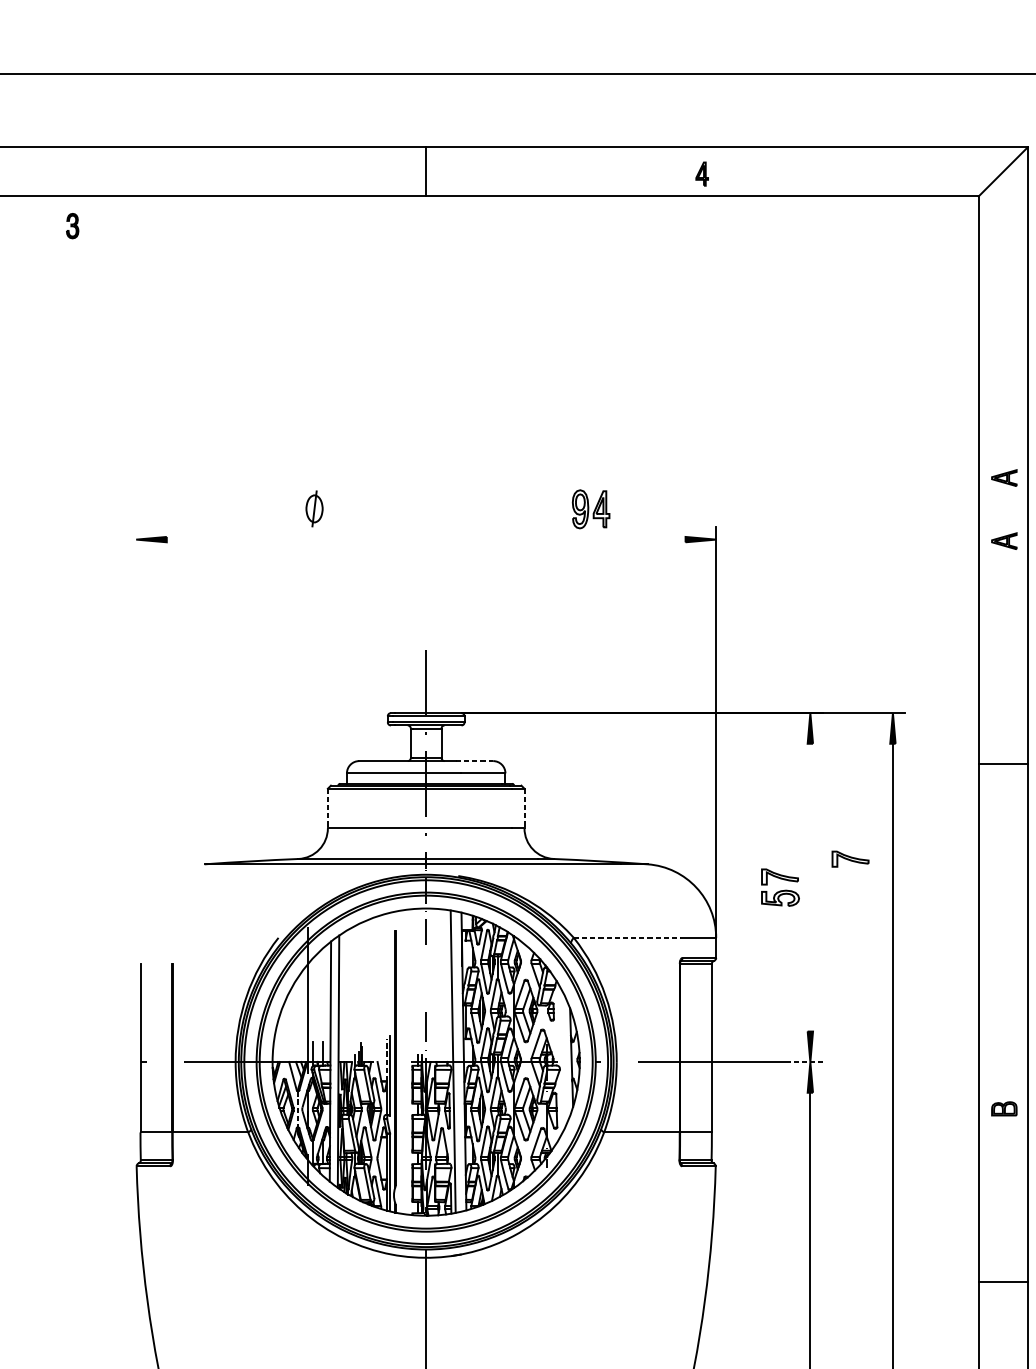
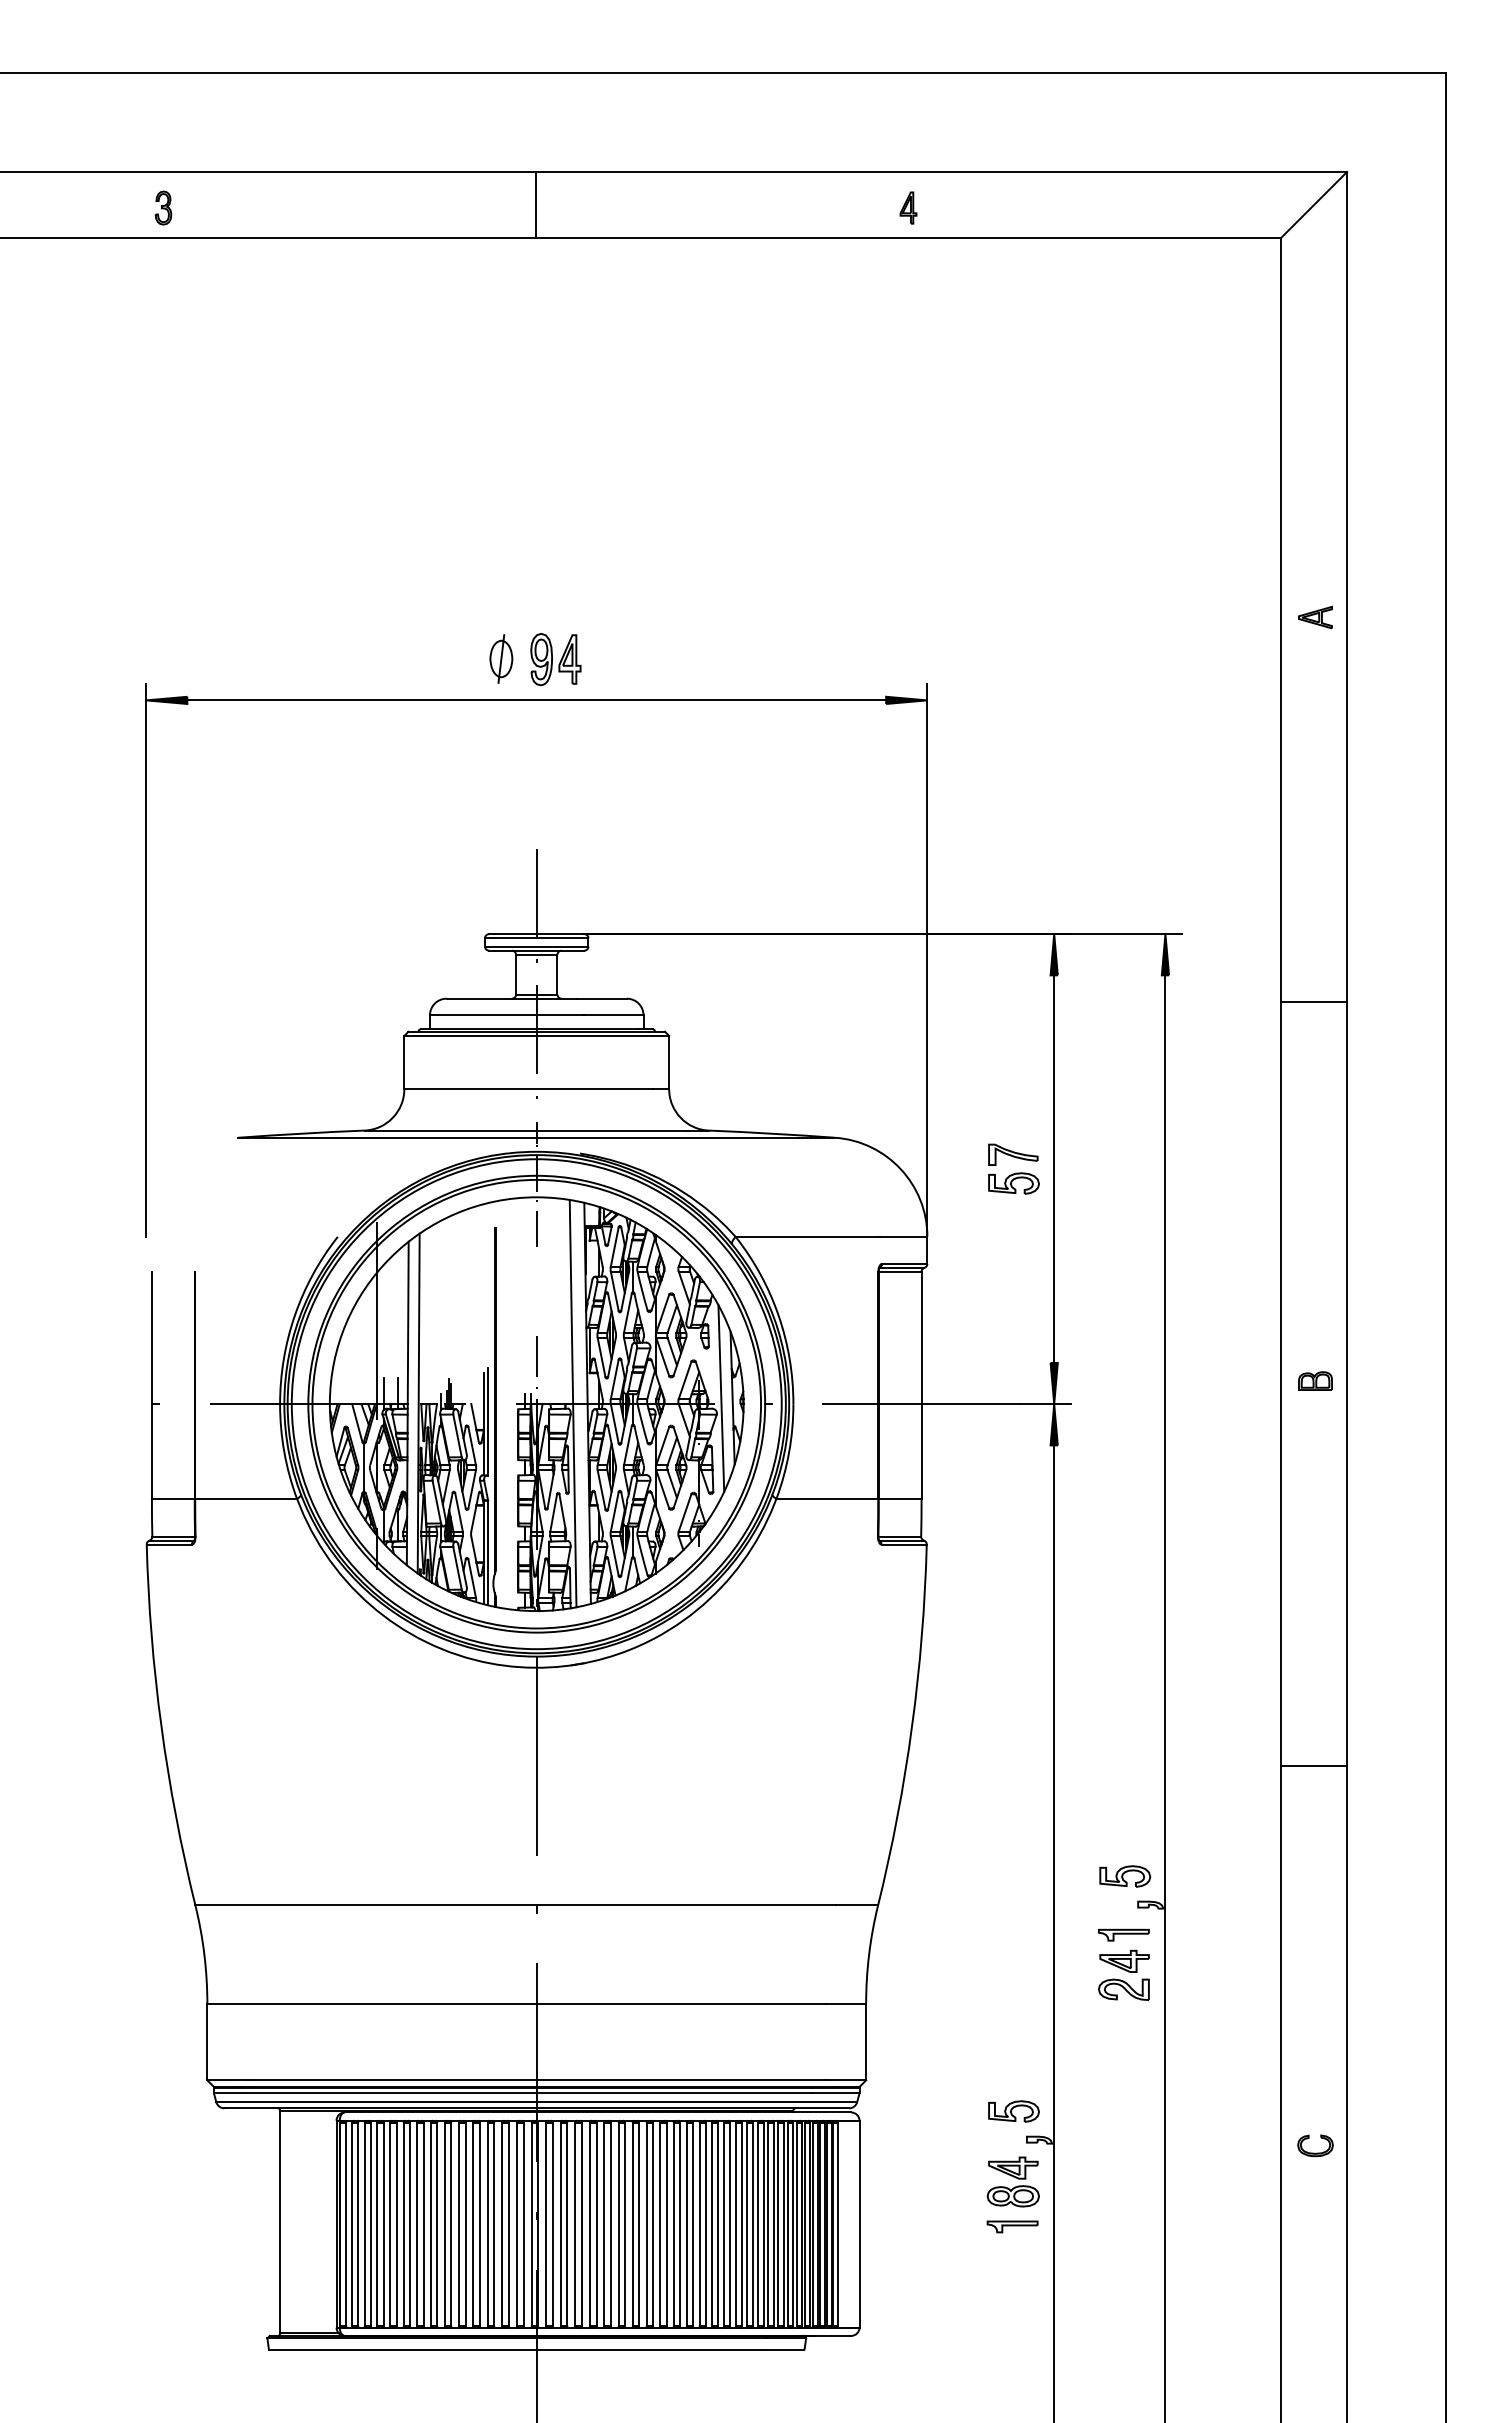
part: (72, 225) -> (163, 207), moved
part: (314, 508) -> (501, 658), moved
part: (590, 509) -> (555, 659), moved
line: (426, 539) -> (536, 700), added
part: (1004, 541) -> (1315, 702), removed
line: (136, 731) -> (146, 959), added
line: (475, 760) -> (602, 998), dashed -> solid
line: (328, 808) -> (404, 1062), dashed -> solid
line: (524, 808) -> (669, 1062), dashed -> solid
part: (850, 858) -> (1108, 1130), removed
line: (810, 887) -> (1054, 1169), added
line: (627, 937) -> (807, 1236), dashed -> solid
line: (563, 1057) -> (721, 1398), added
line: (386, 1060) -> (483, 1401), dashed -> solid
line: (803, 1062) -> (1045, 1404), dashed -> solid
part: (1004, 1108) -> (1315, 1380), moved
line: (298, 1109) -> (364, 1468), dashed -> solid
line: (1002, 1282) -> (1313, 1766), moved

